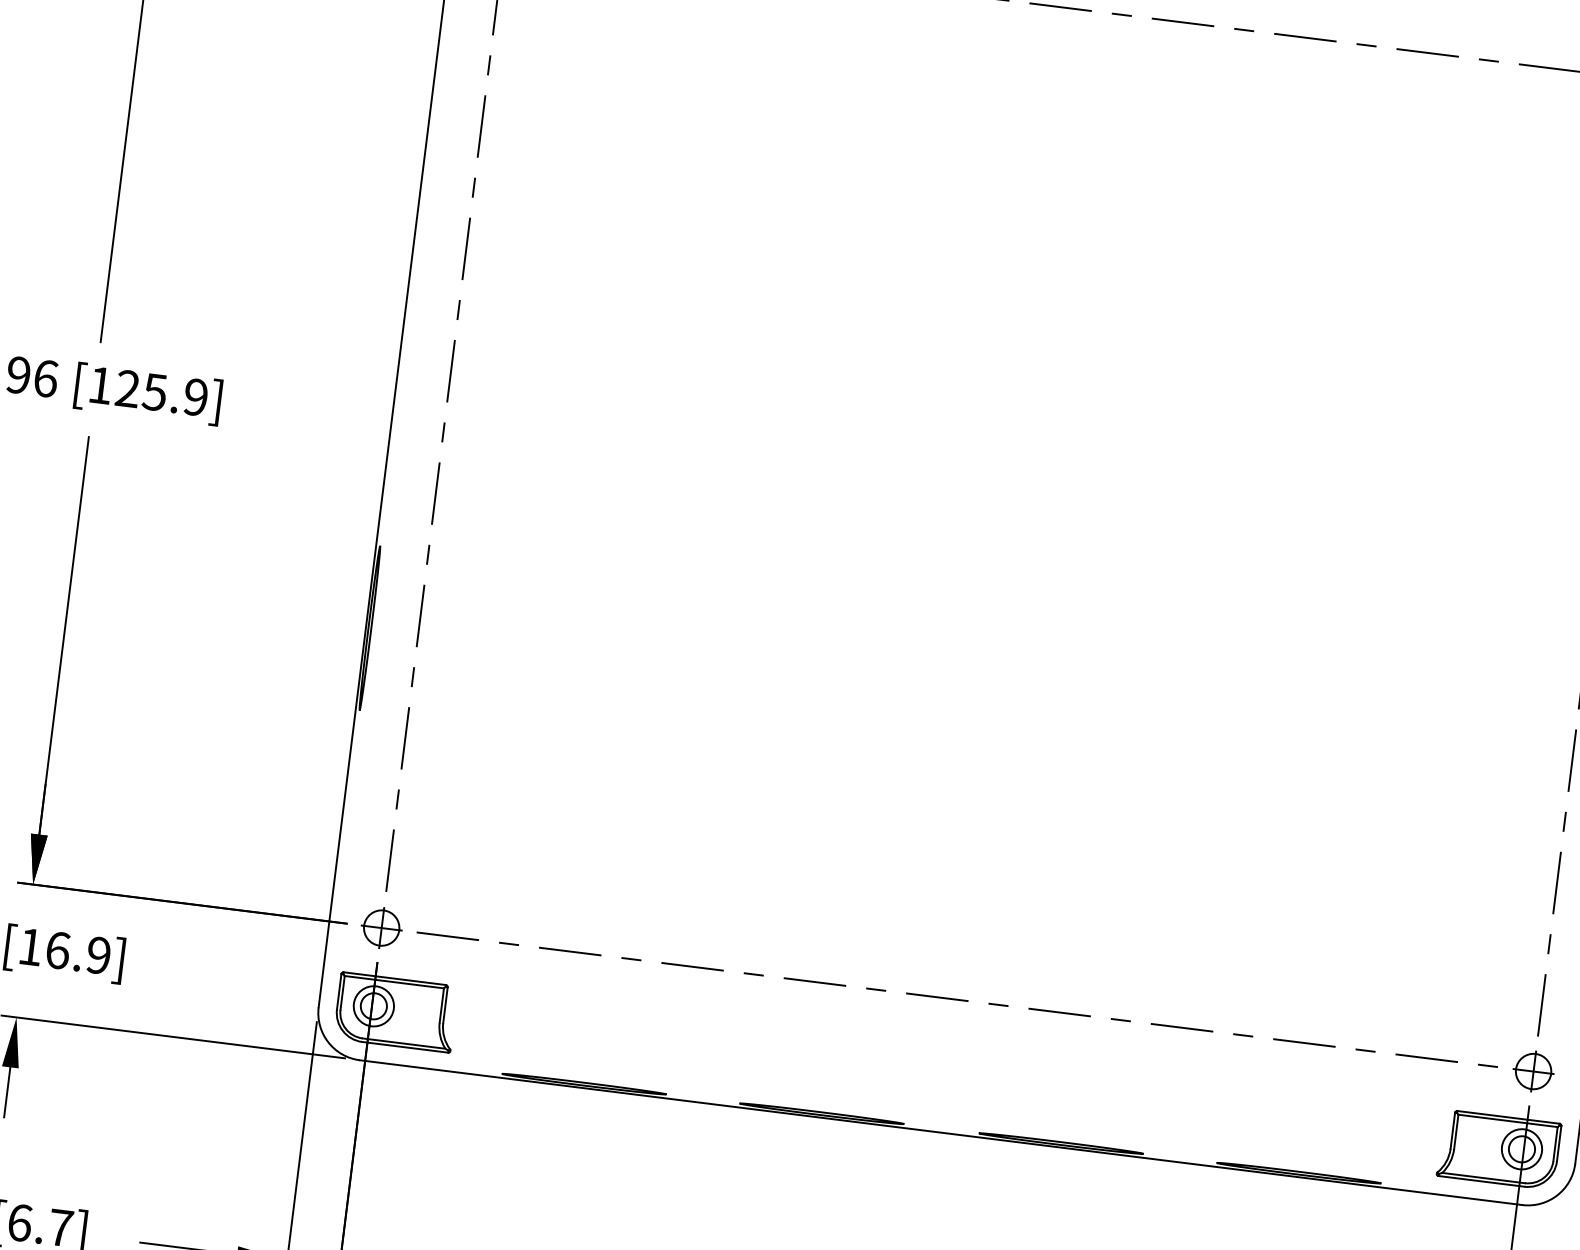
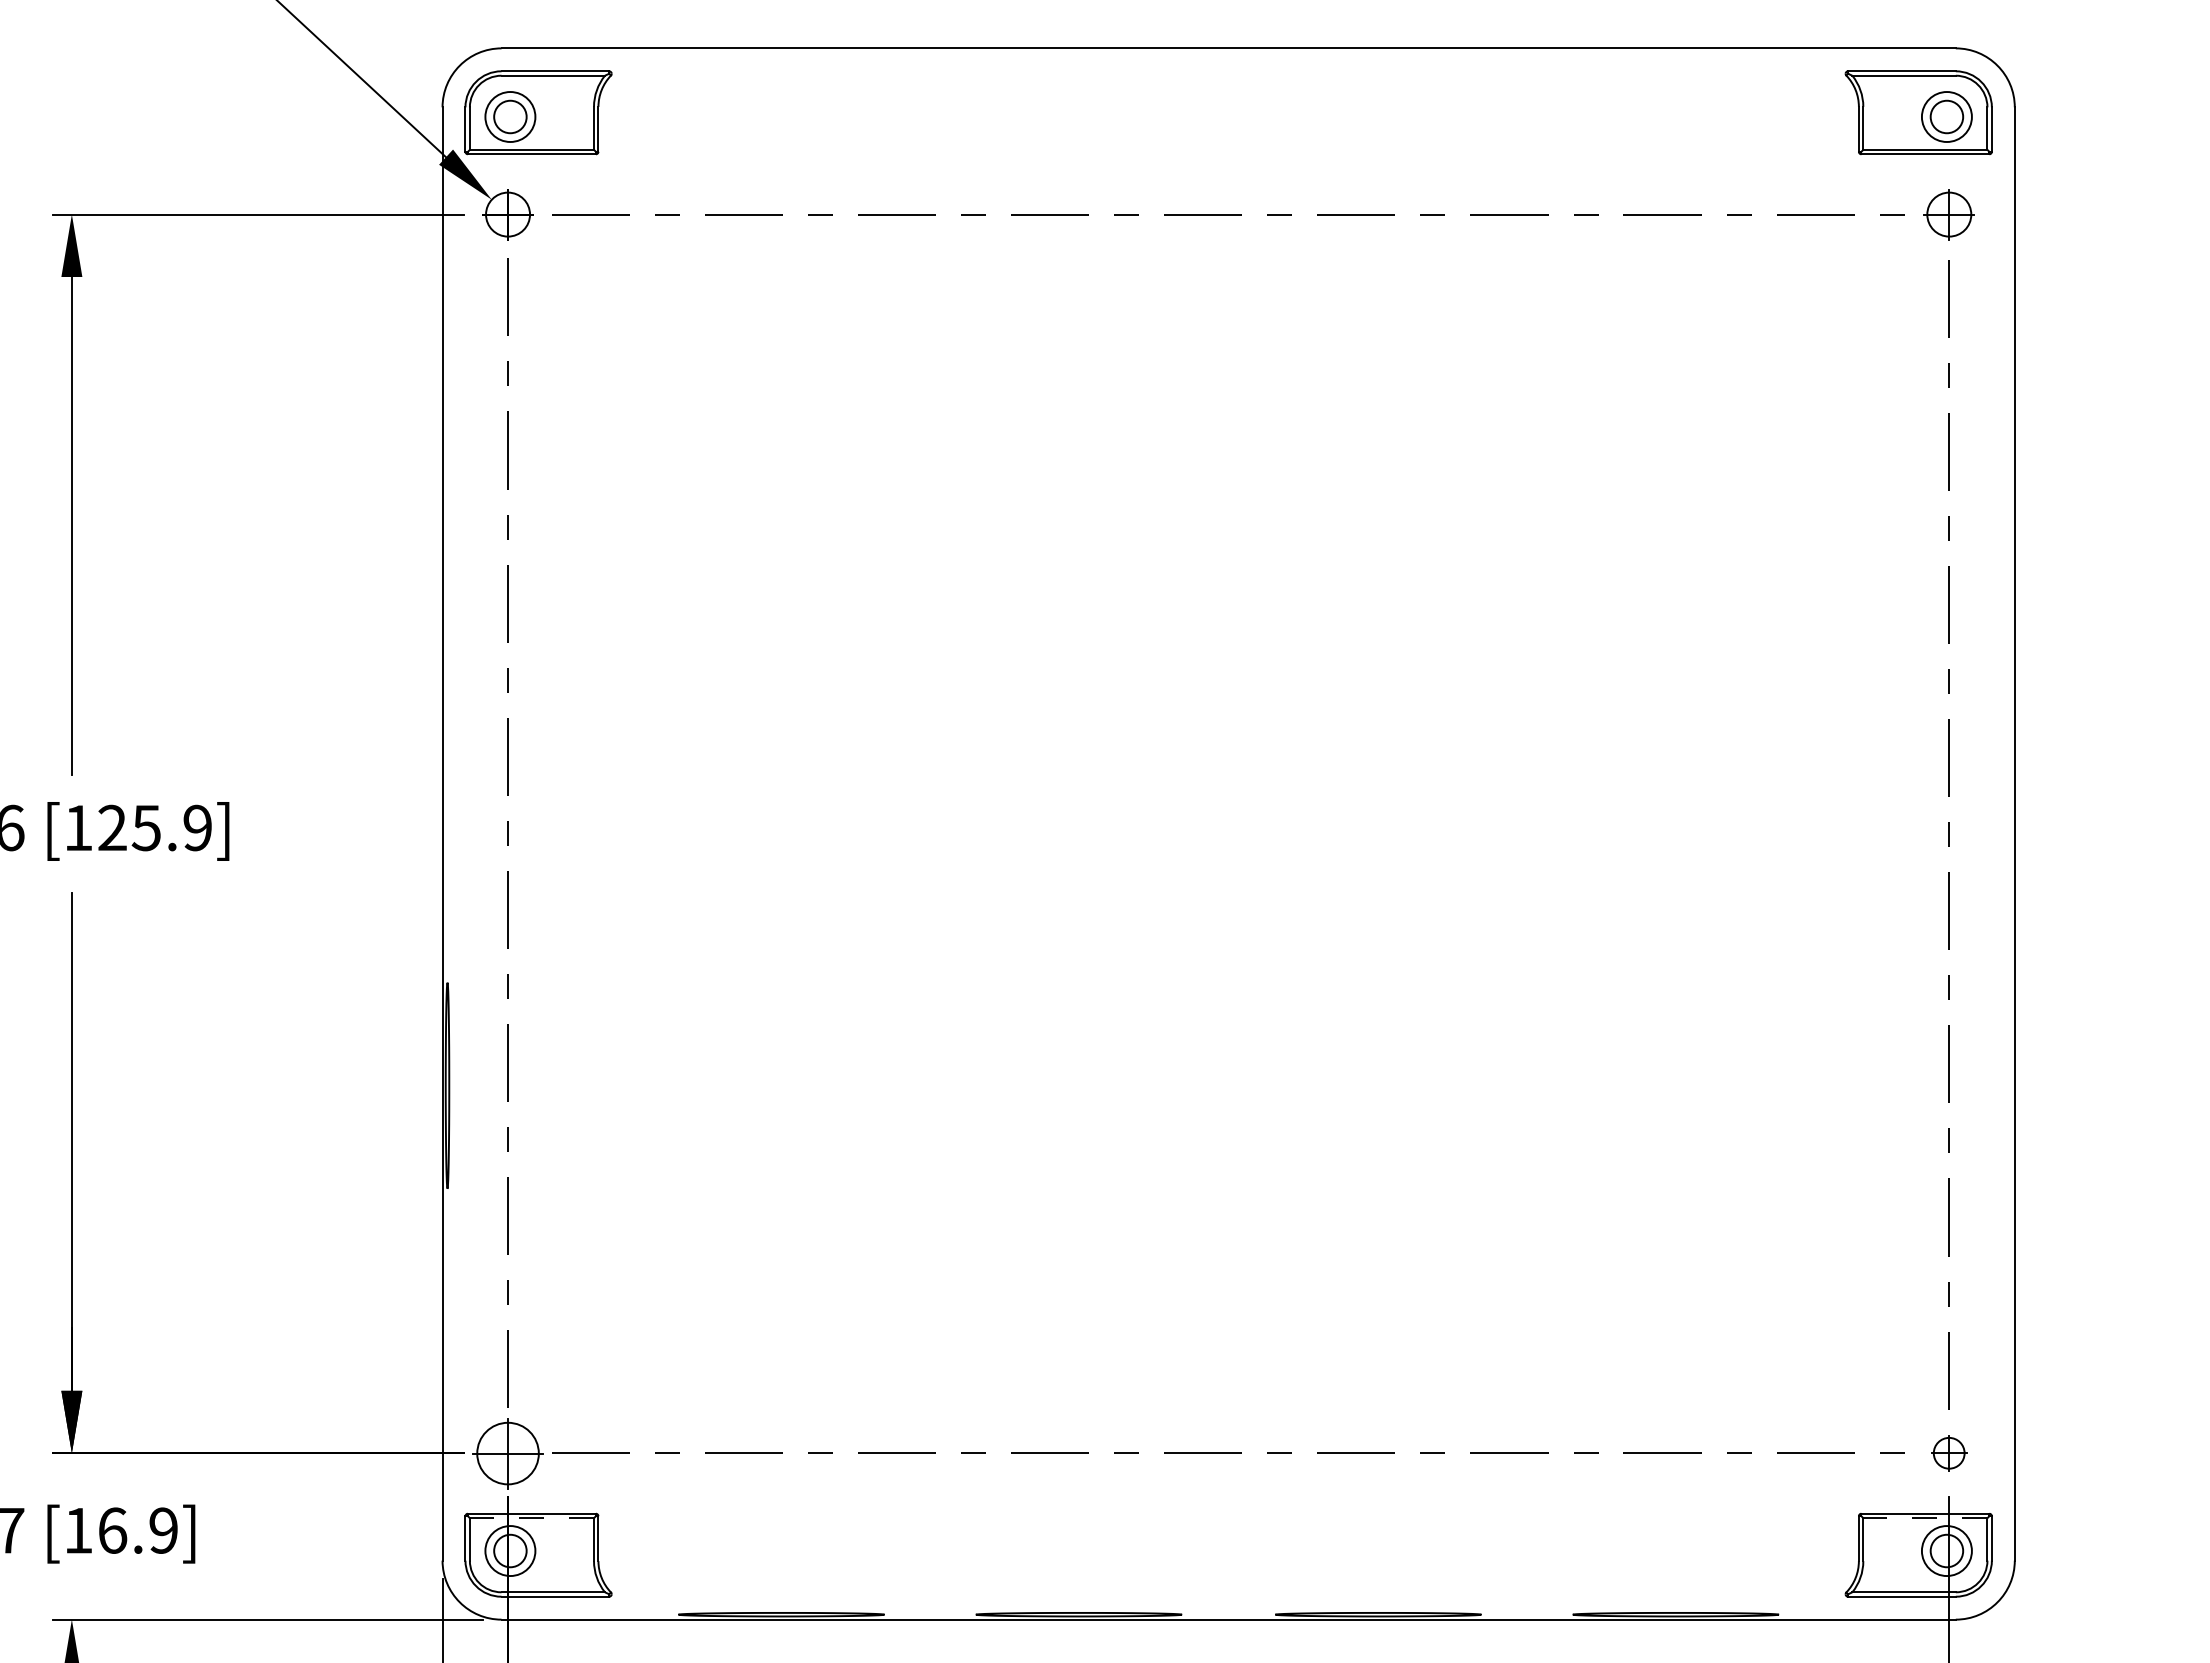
part: (381, 927) -> (507, 1452), size x1.4
line: (393, 982) -> (531, 1518), solid -> dashed
part: (1533, 1070) -> (1948, 1452), size x0.7
line: (1507, 1121) -> (1924, 1518), solid -> dashed

